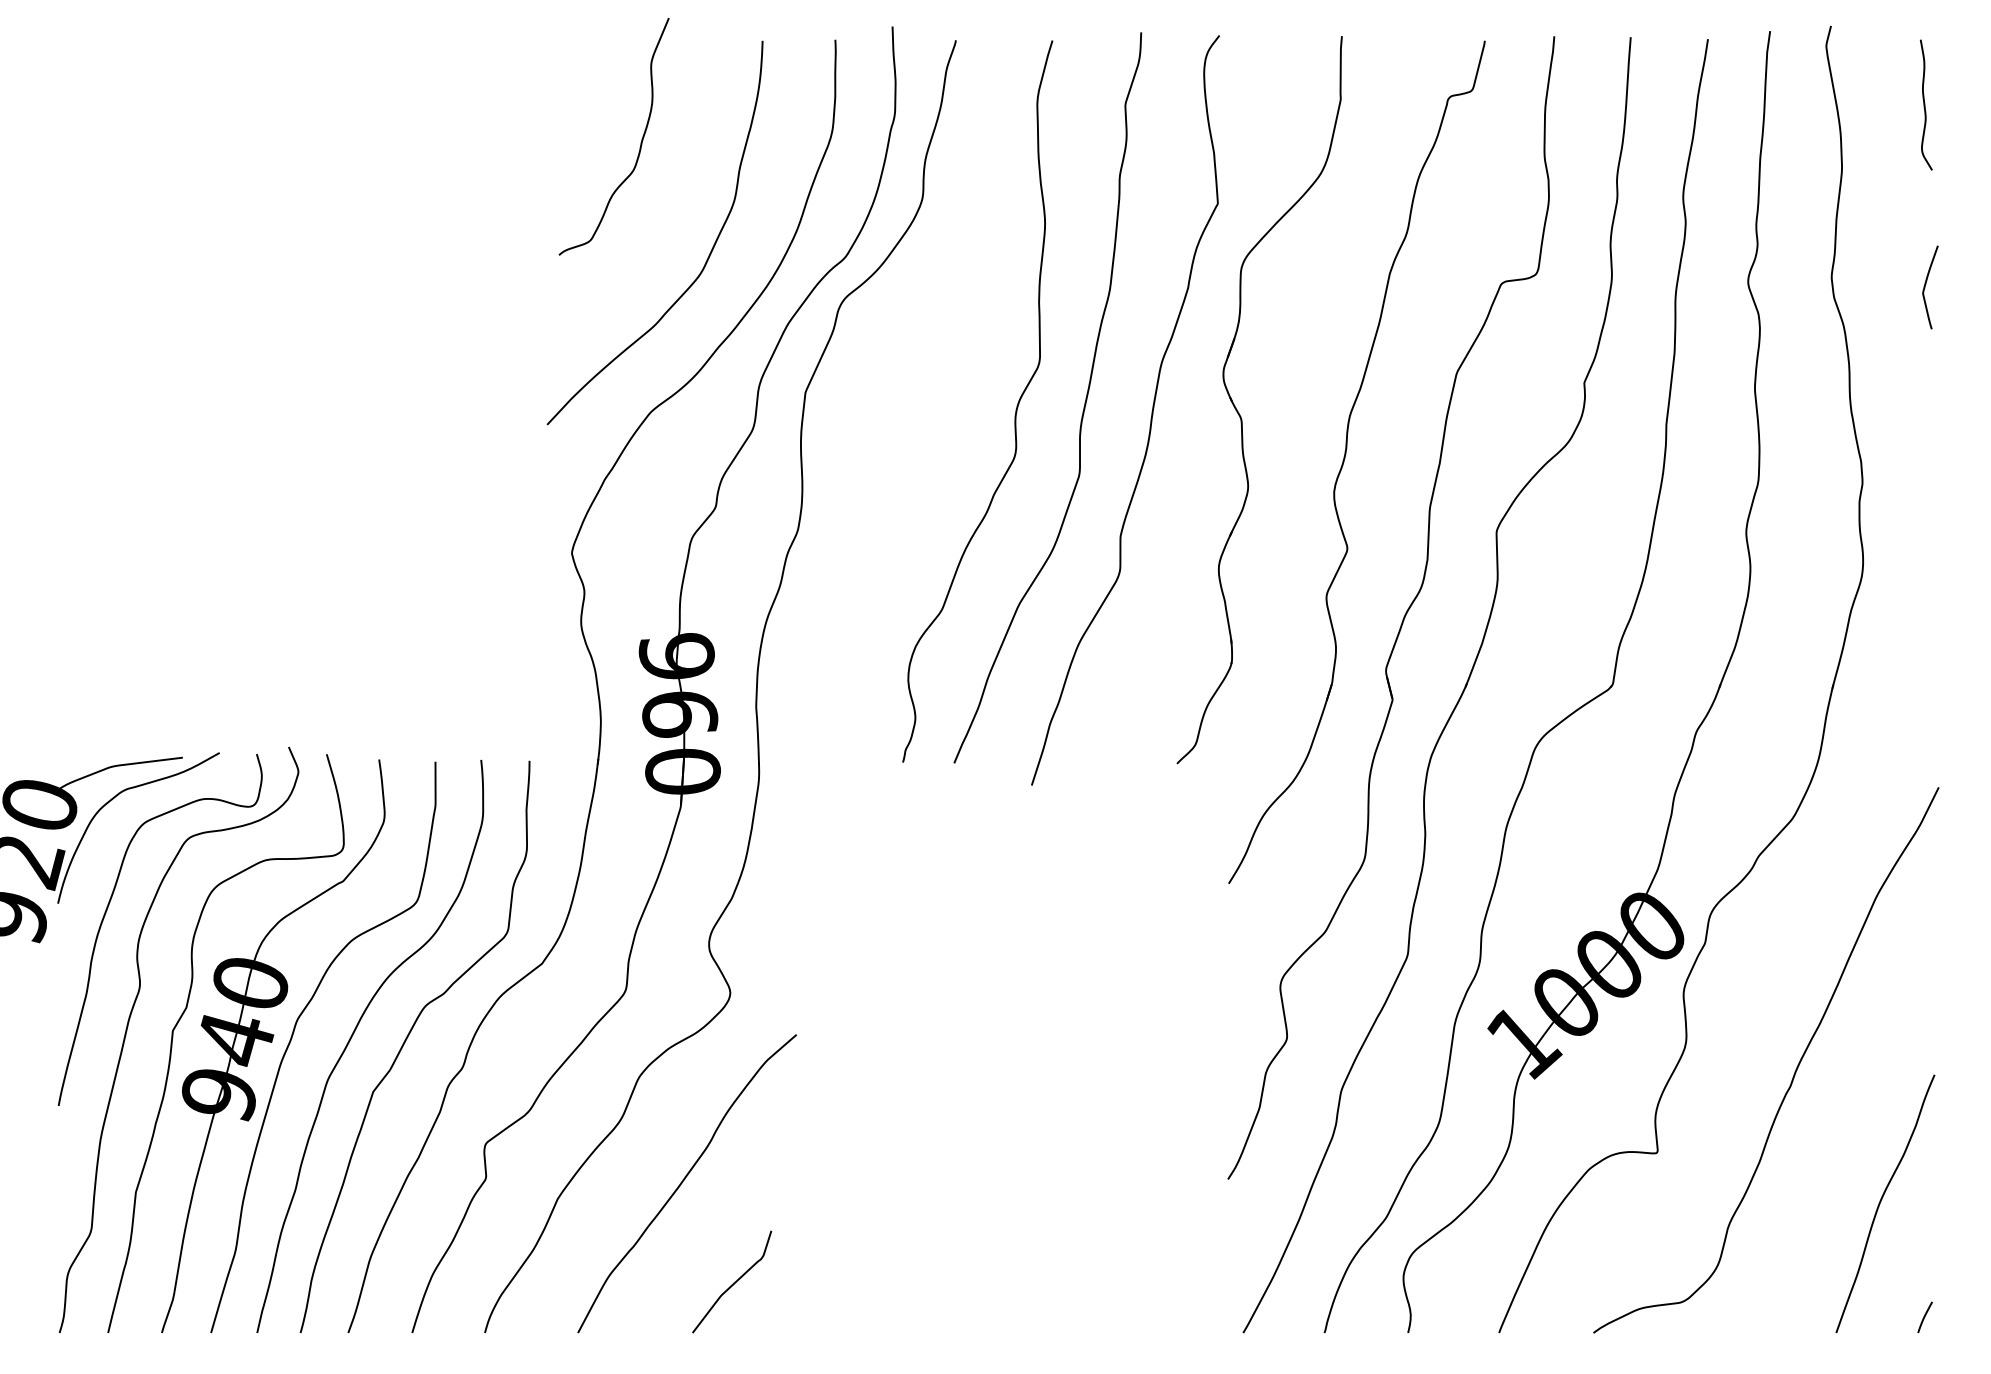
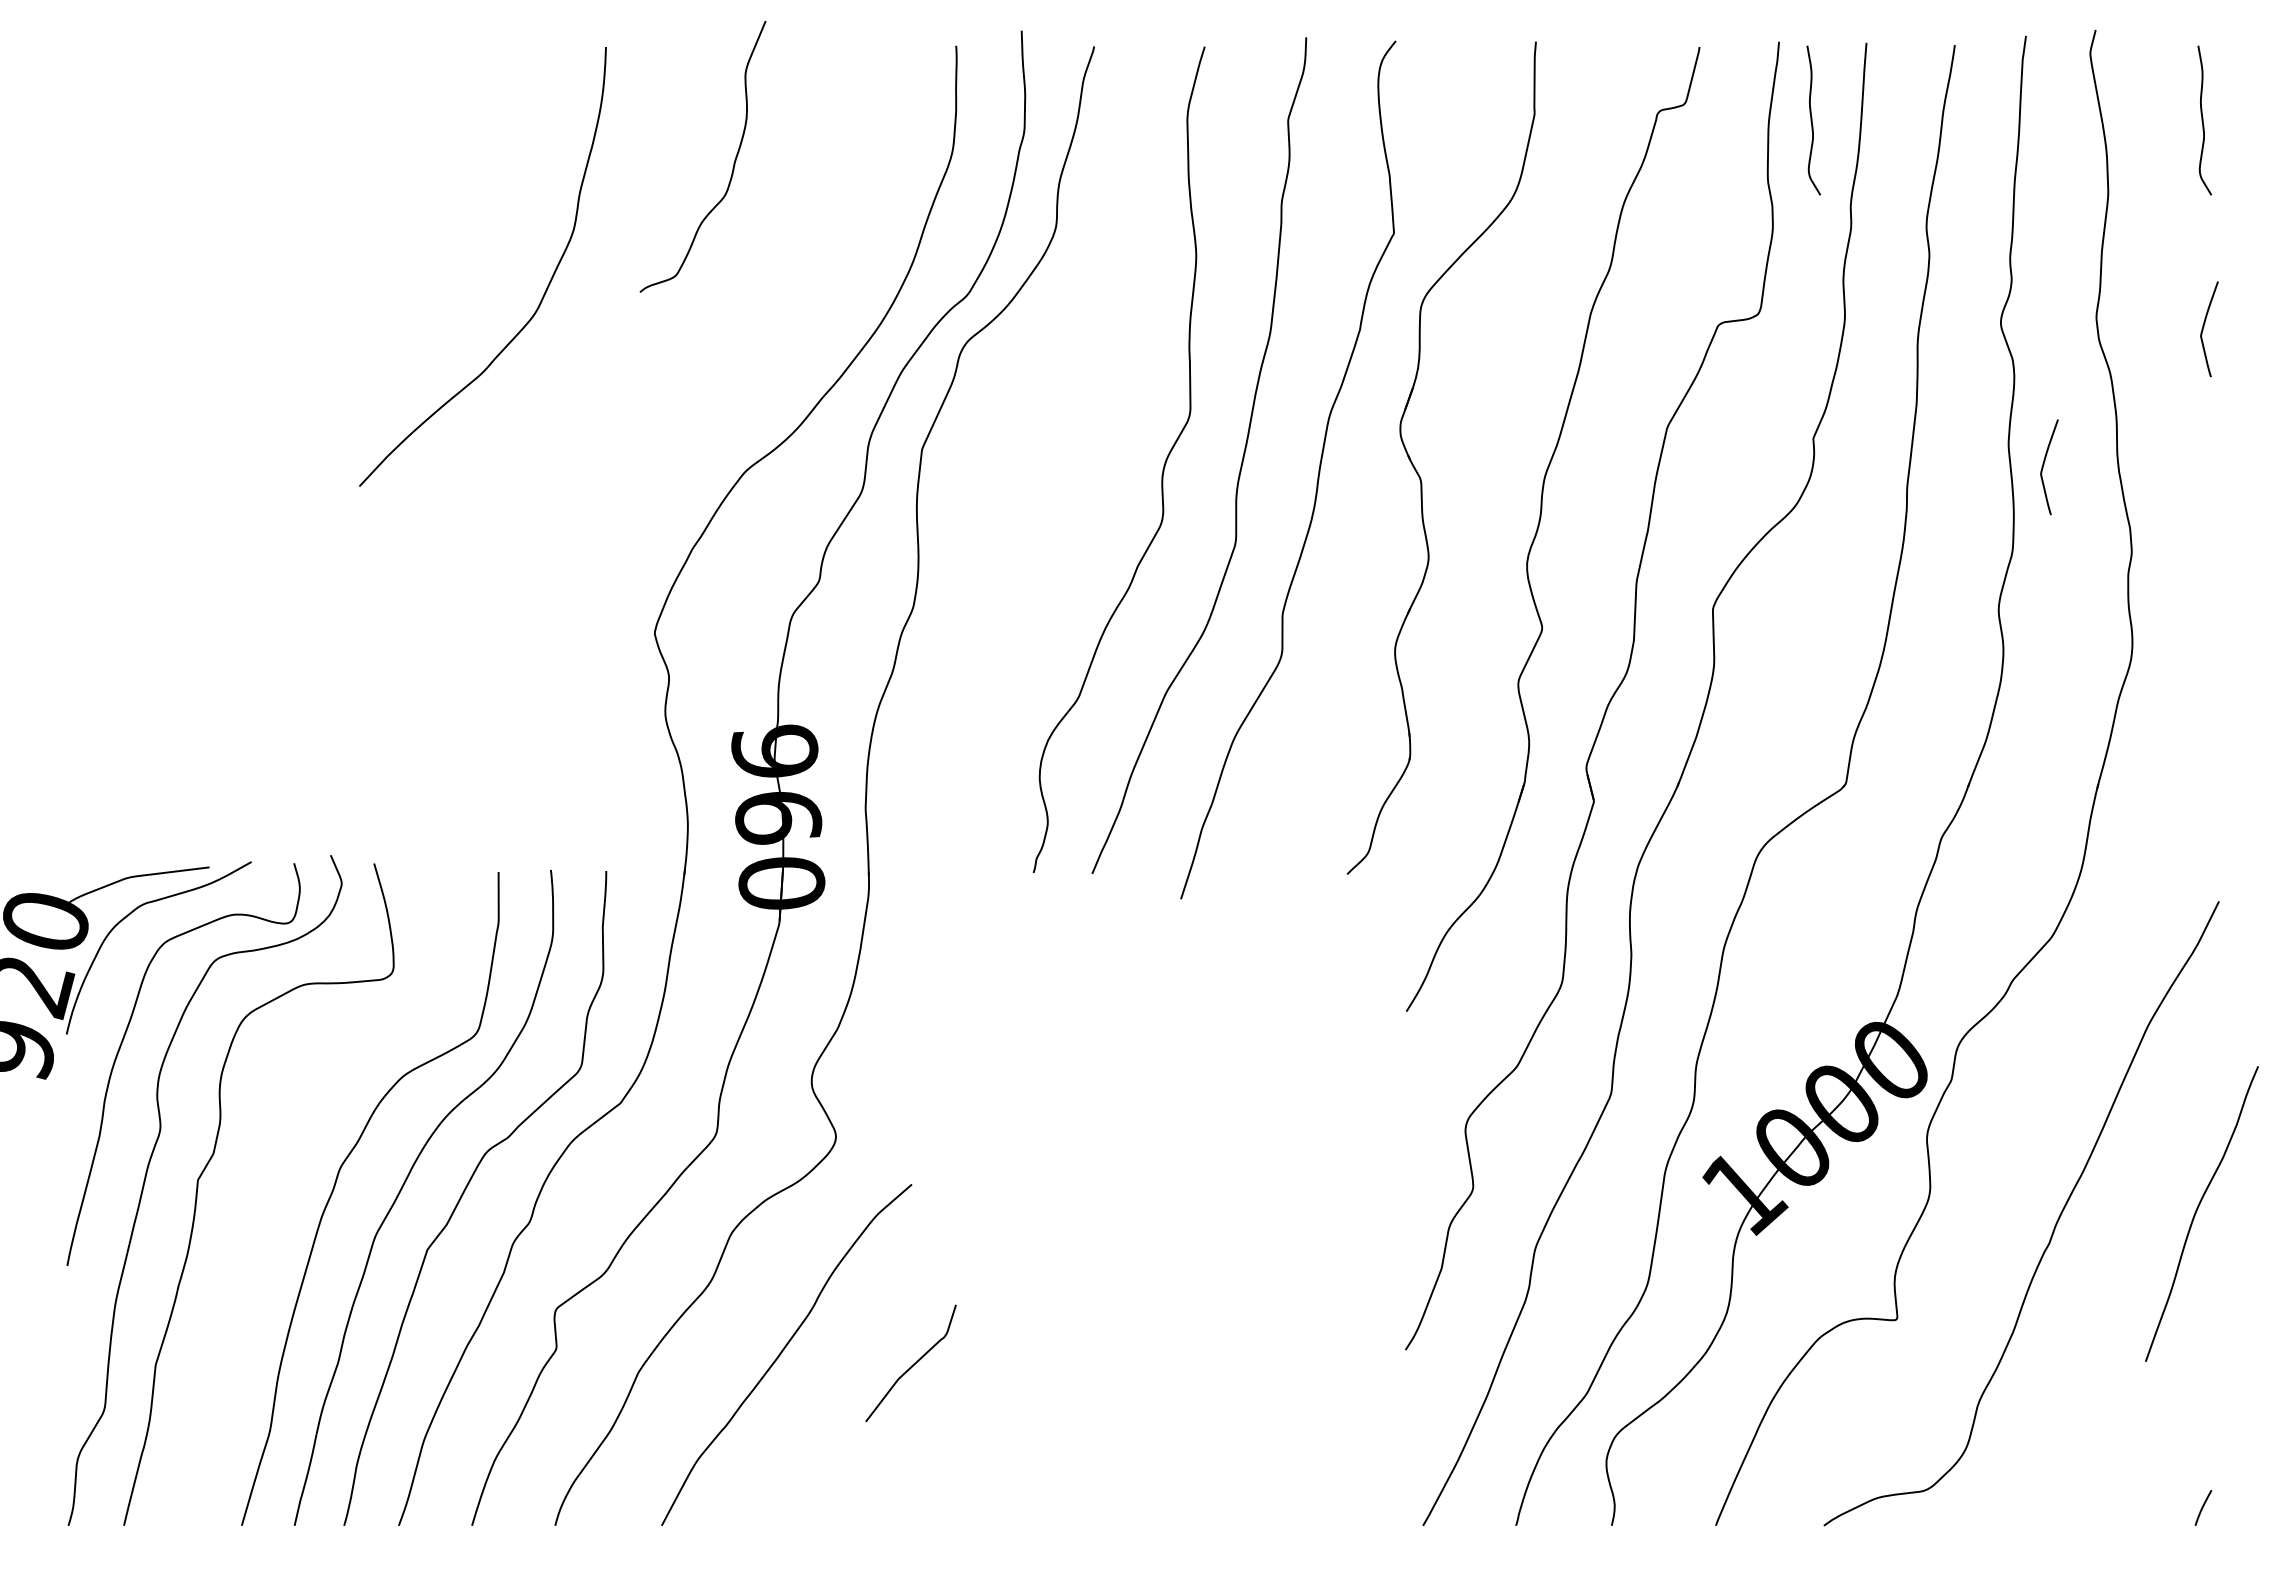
curve: (1583, 105) -> (1812, 120), added
curve: (709, 252) -> (545, 289), moved
curve: (1786, 405) -> (2044, 464), added
part: (272, 1046) -> (312, 1197), removed
curve: (1881, 1201) -> (2197, 1211), moved
curve: (733, 1282) -> (912, 1364), moved

